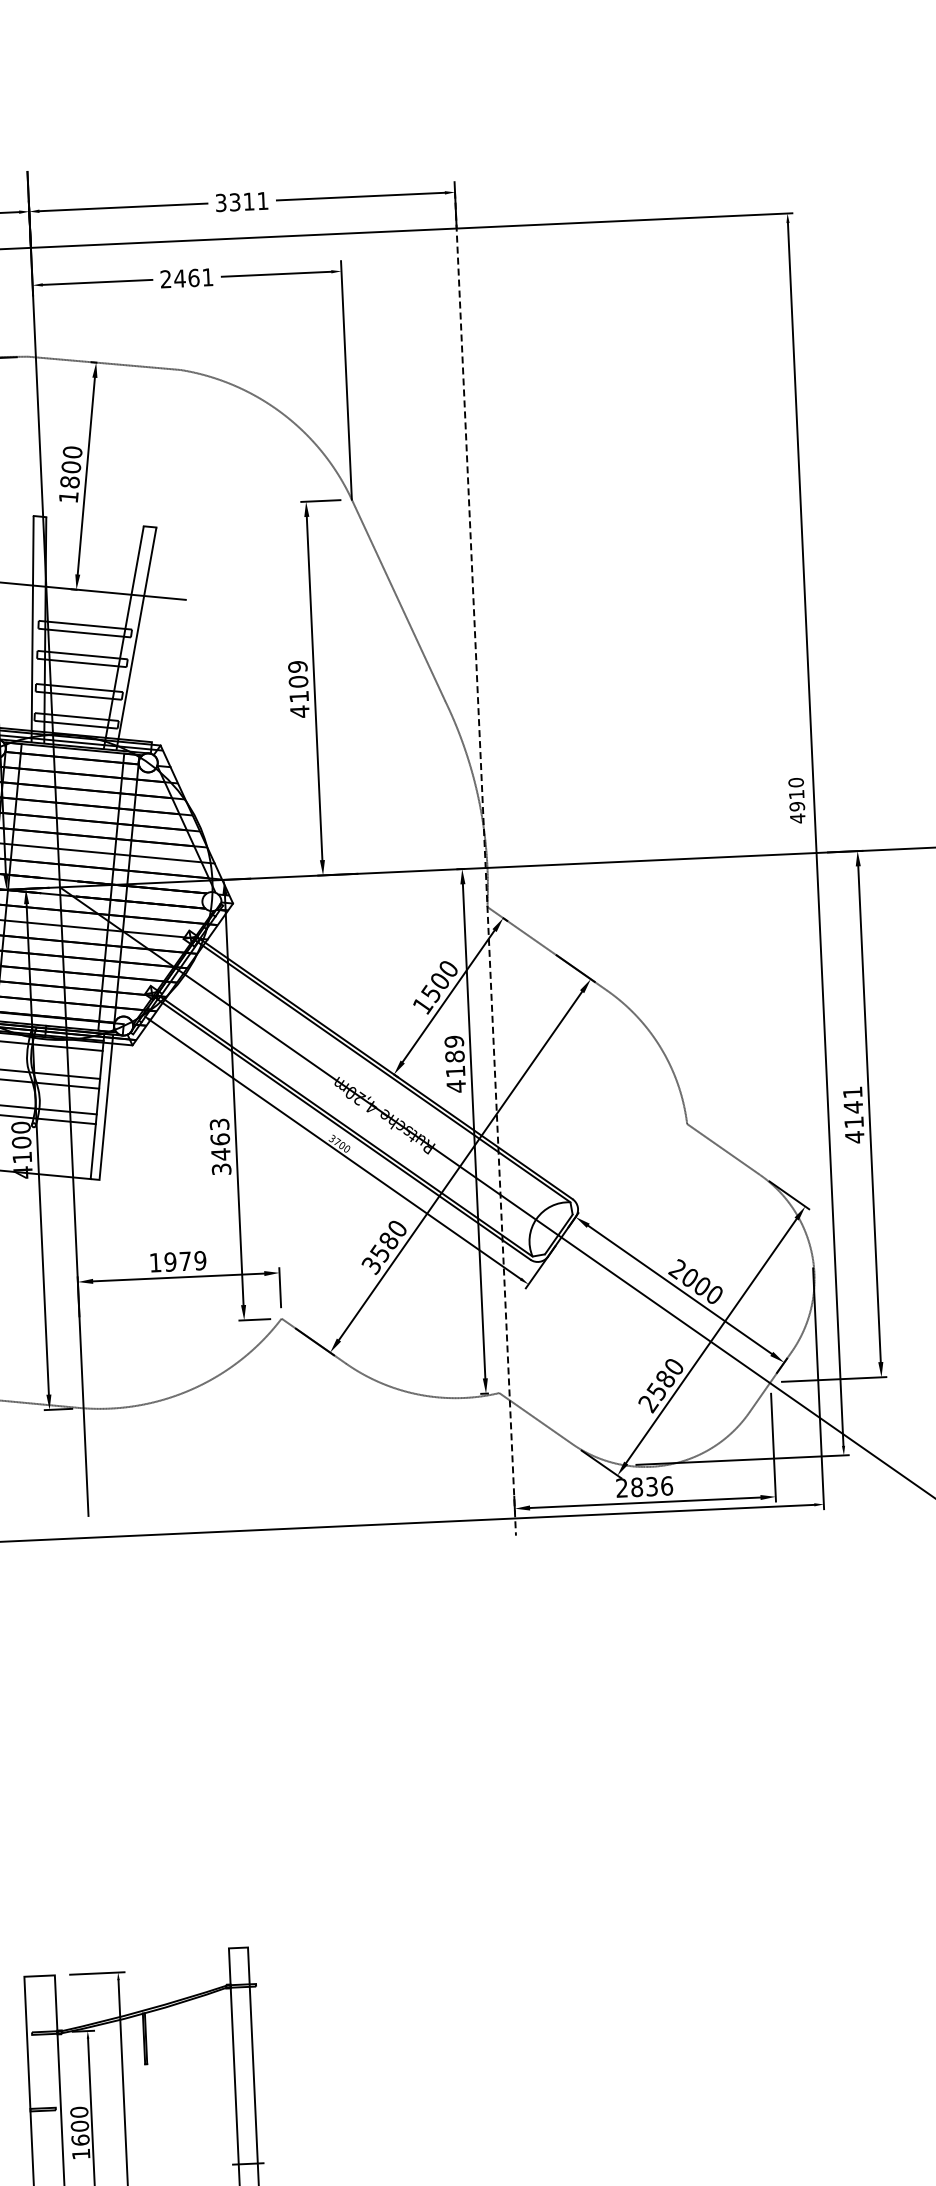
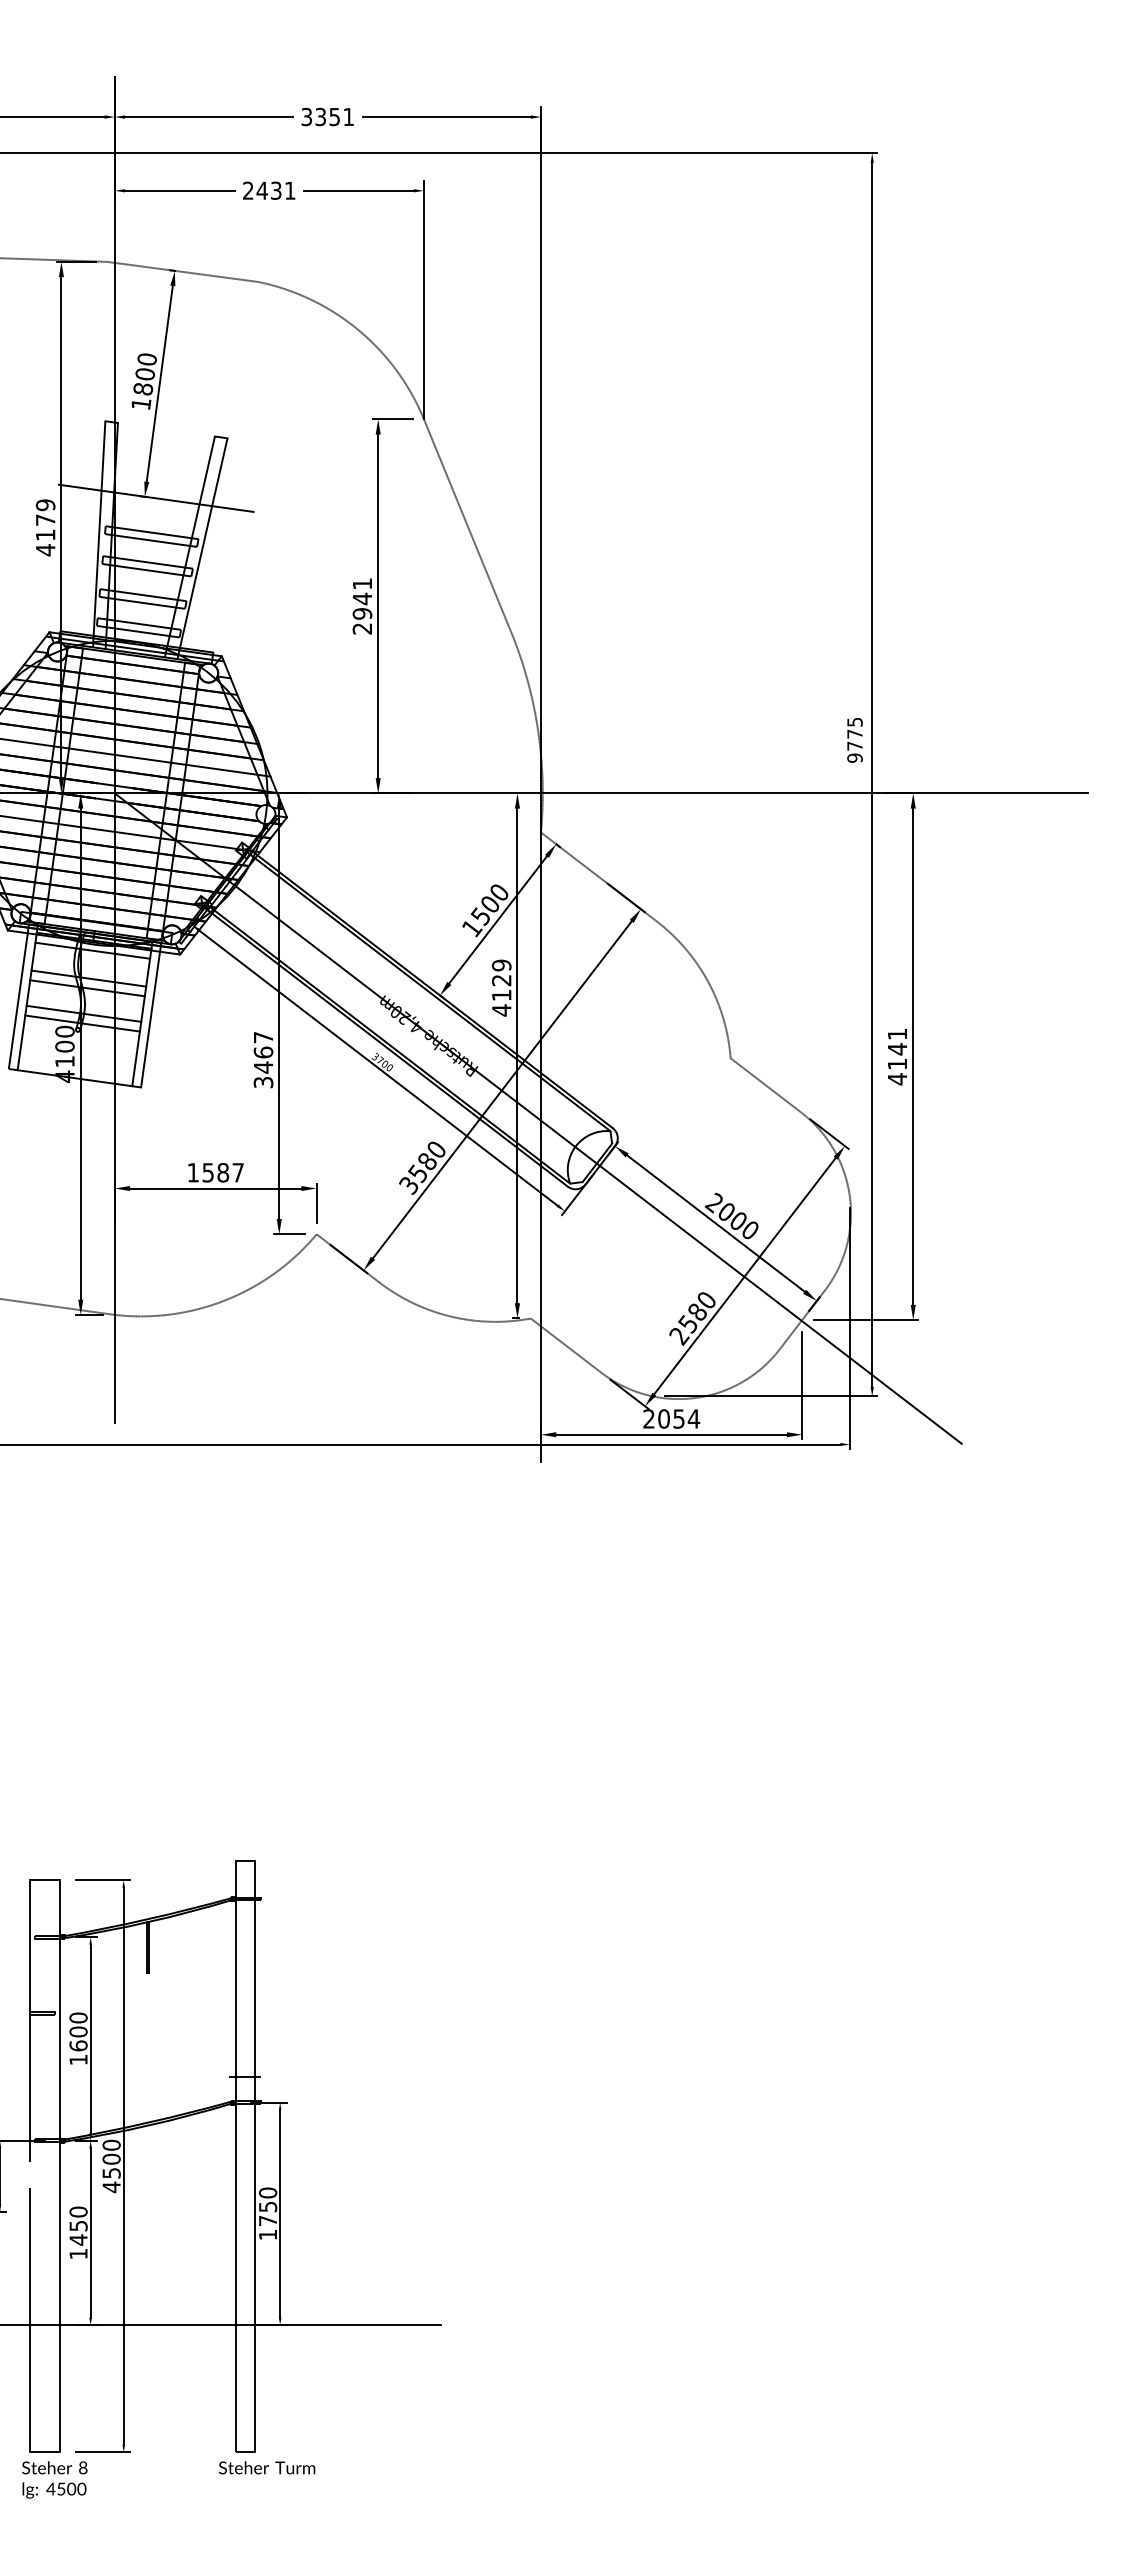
text: (248, 202) -> (334, 117), 3311 -> 3351
text: (194, 277) -> (276, 190), 2461 -> 2431
text: (298, 689) -> (362, 606), 4109 -> 2941
text: (796, 800) -> (854, 740), 4910 -> 9775
line: (485, 864) -> (540, 789), dashed -> solid
text: (454, 1056) -> (501, 980), 4189 -> 4129
text: (219, 1124) -> (263, 1037), 3463 -> 3467
text: (185, 1261) -> (223, 1172), 1979 -> 1587
text: (652, 1486) -> (679, 1418), 2836 -> 2054

